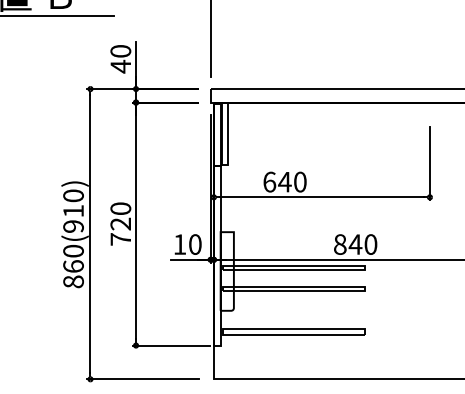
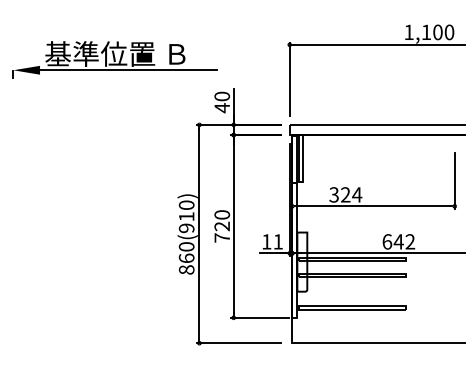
text: (284, 181) -> (345, 194), 640 -> 324
text: (194, 244) -> (277, 241), 10 -> 11
text: (355, 244) -> (398, 241), 840 -> 642

